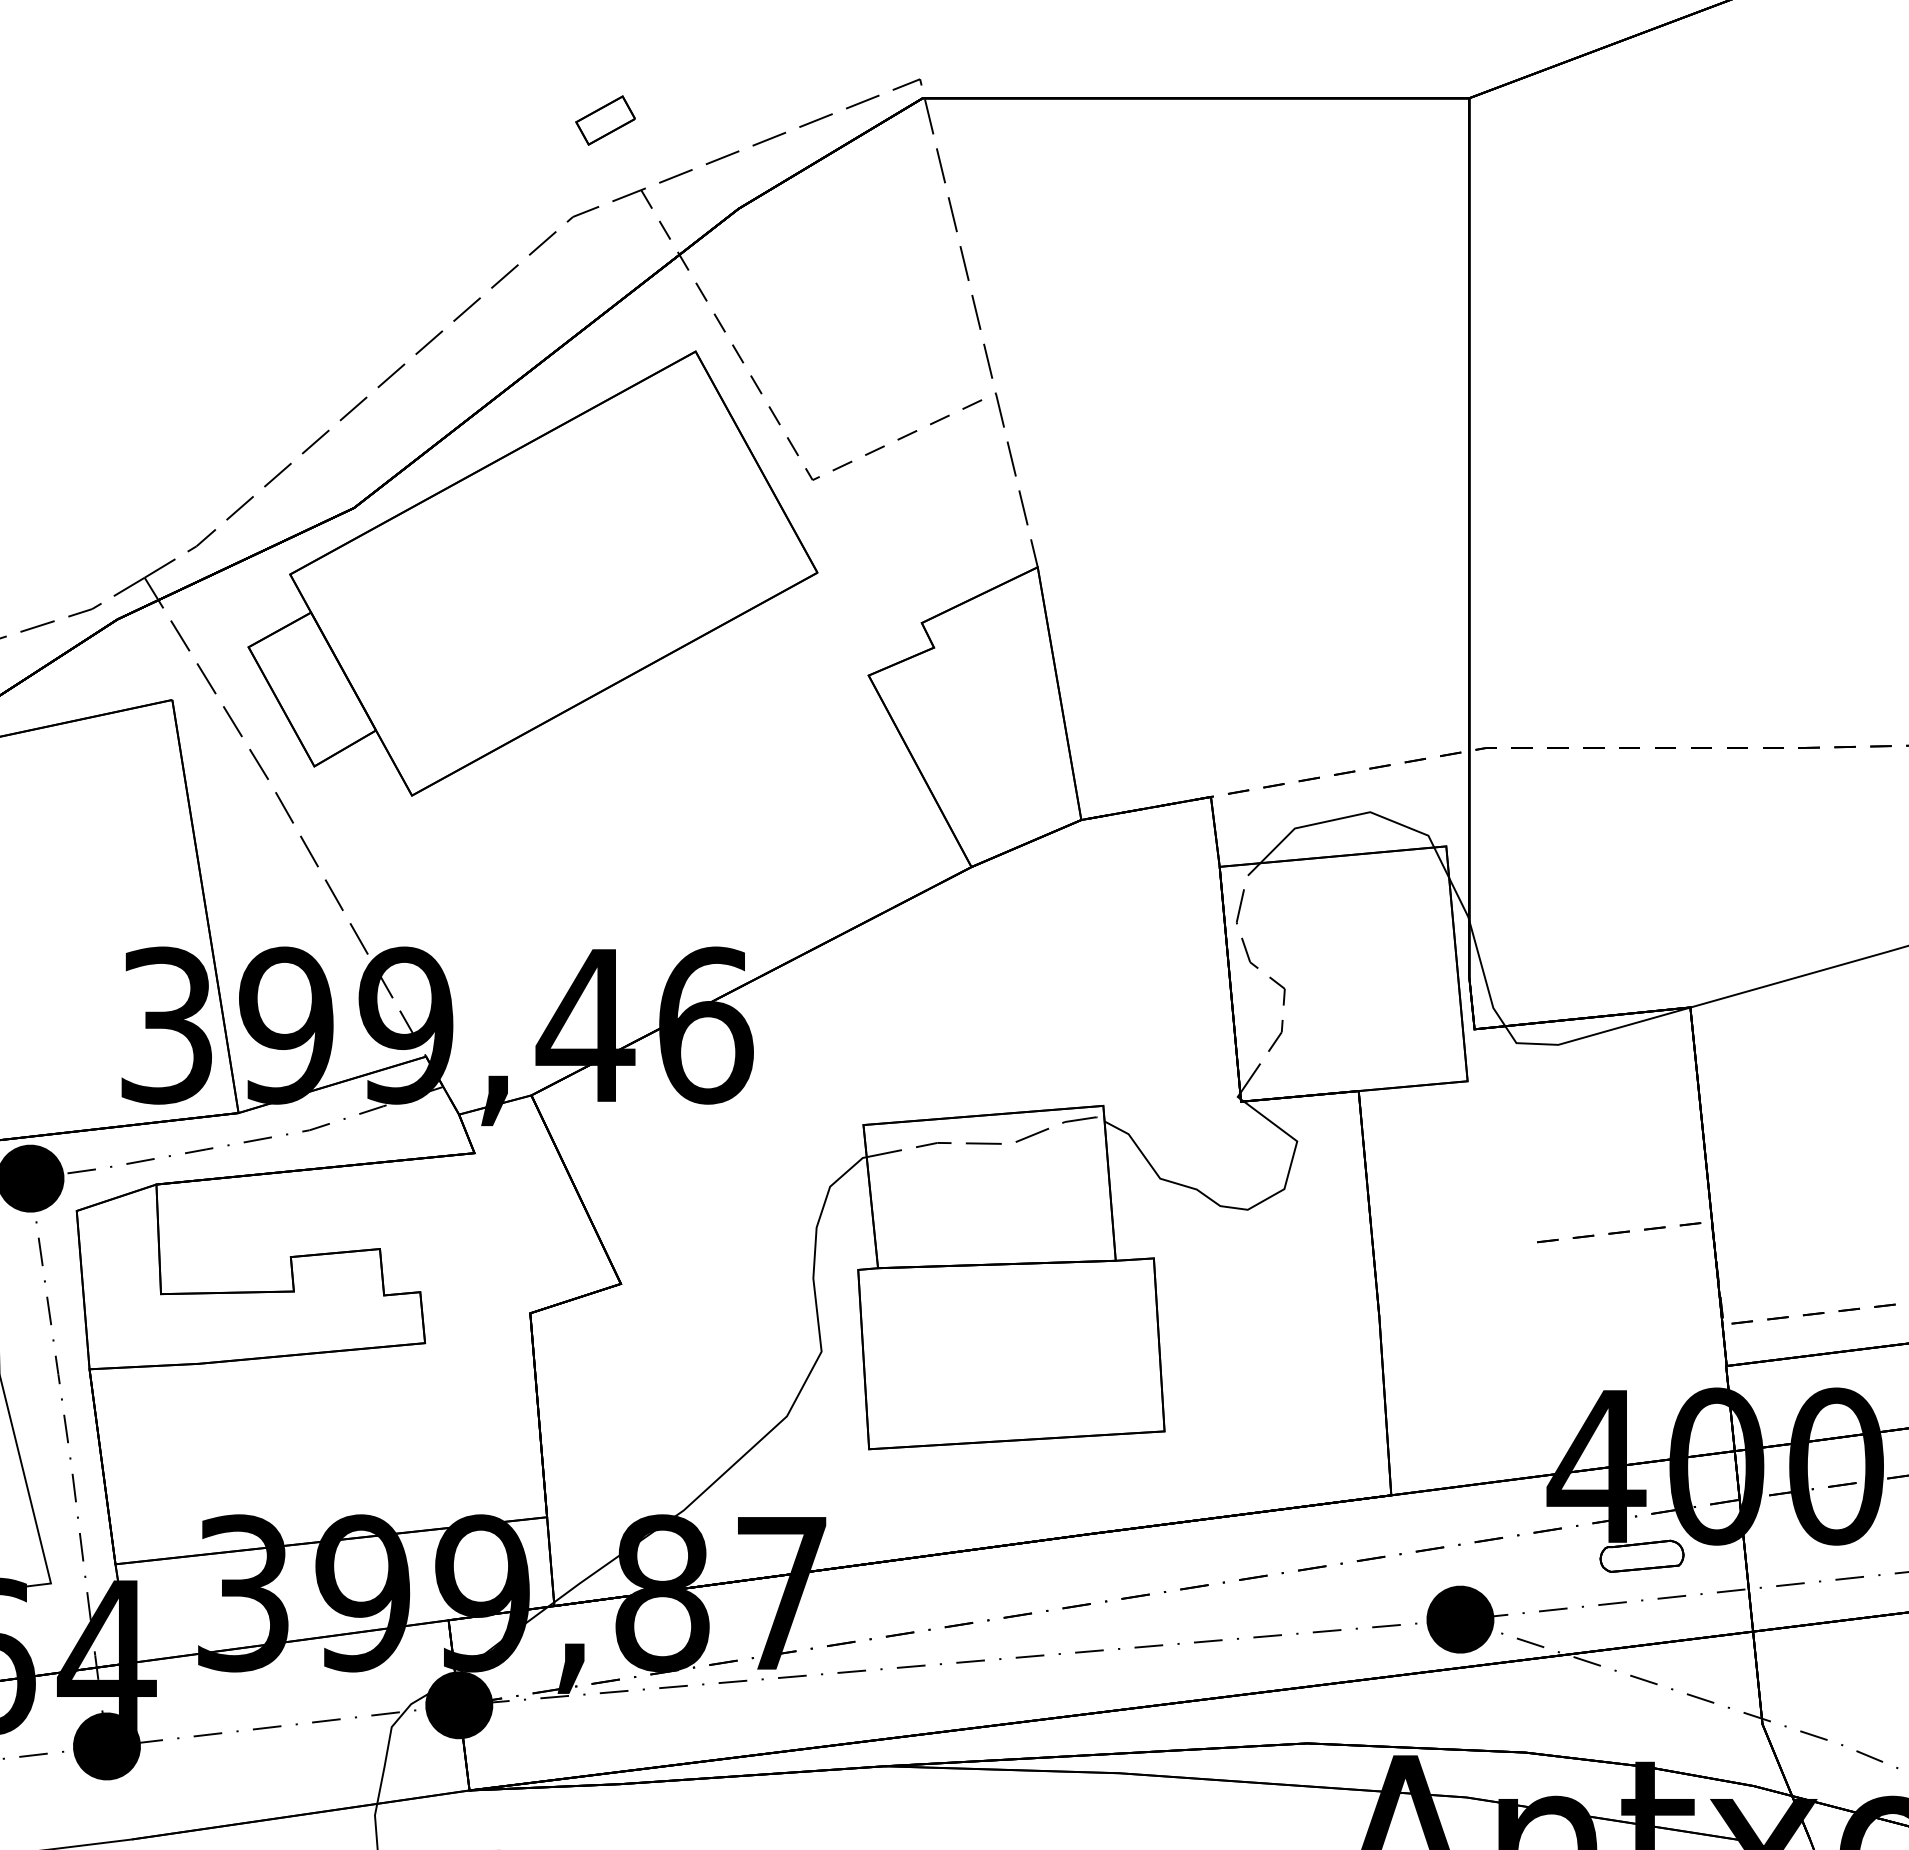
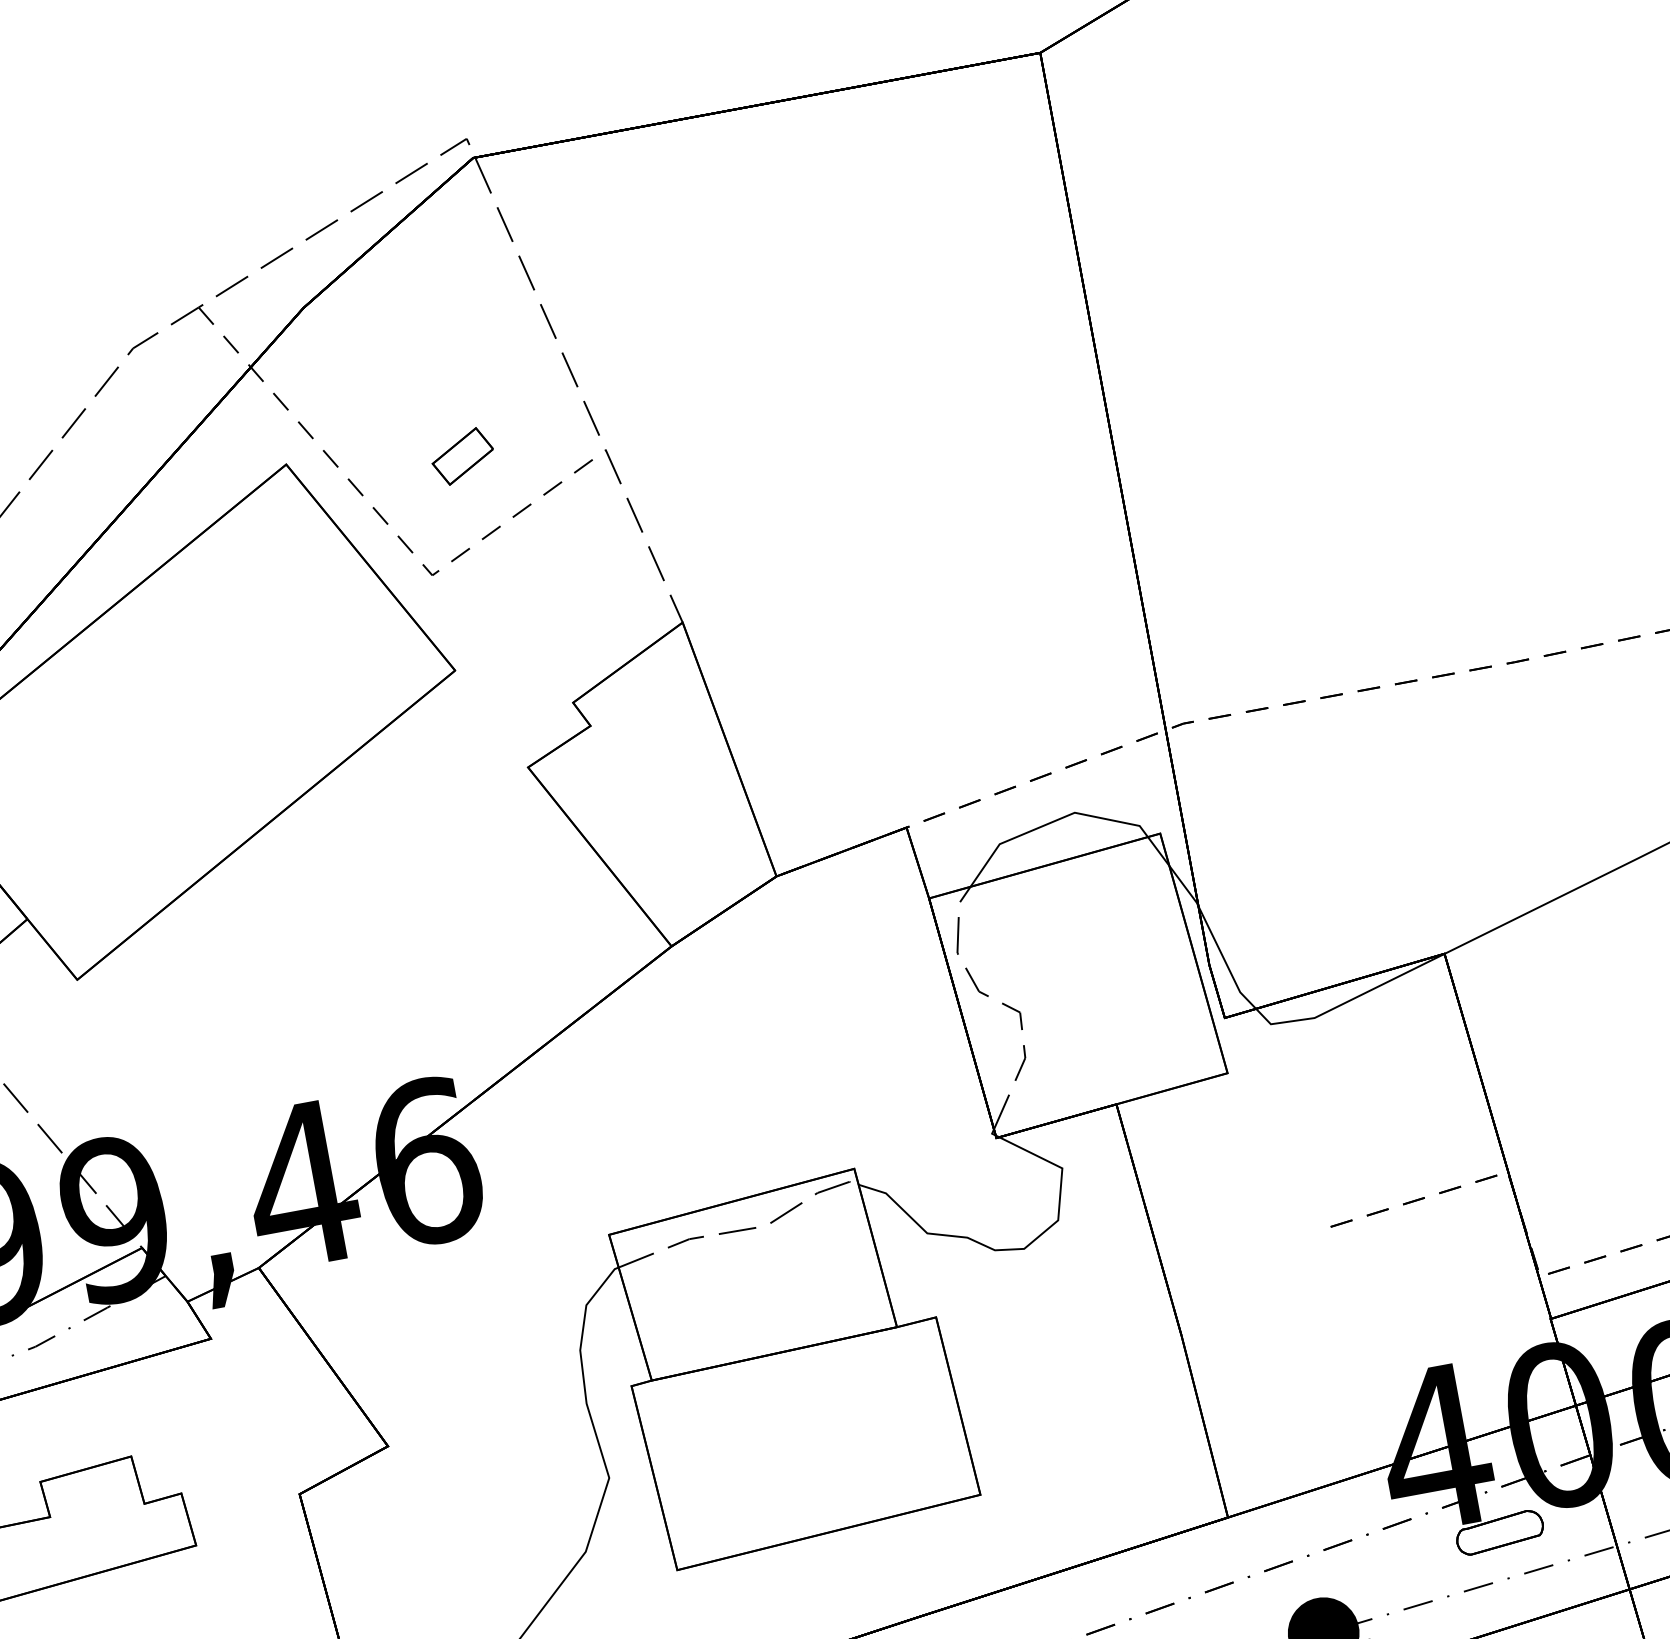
part: (605, 120) -> (462, 456), moved

